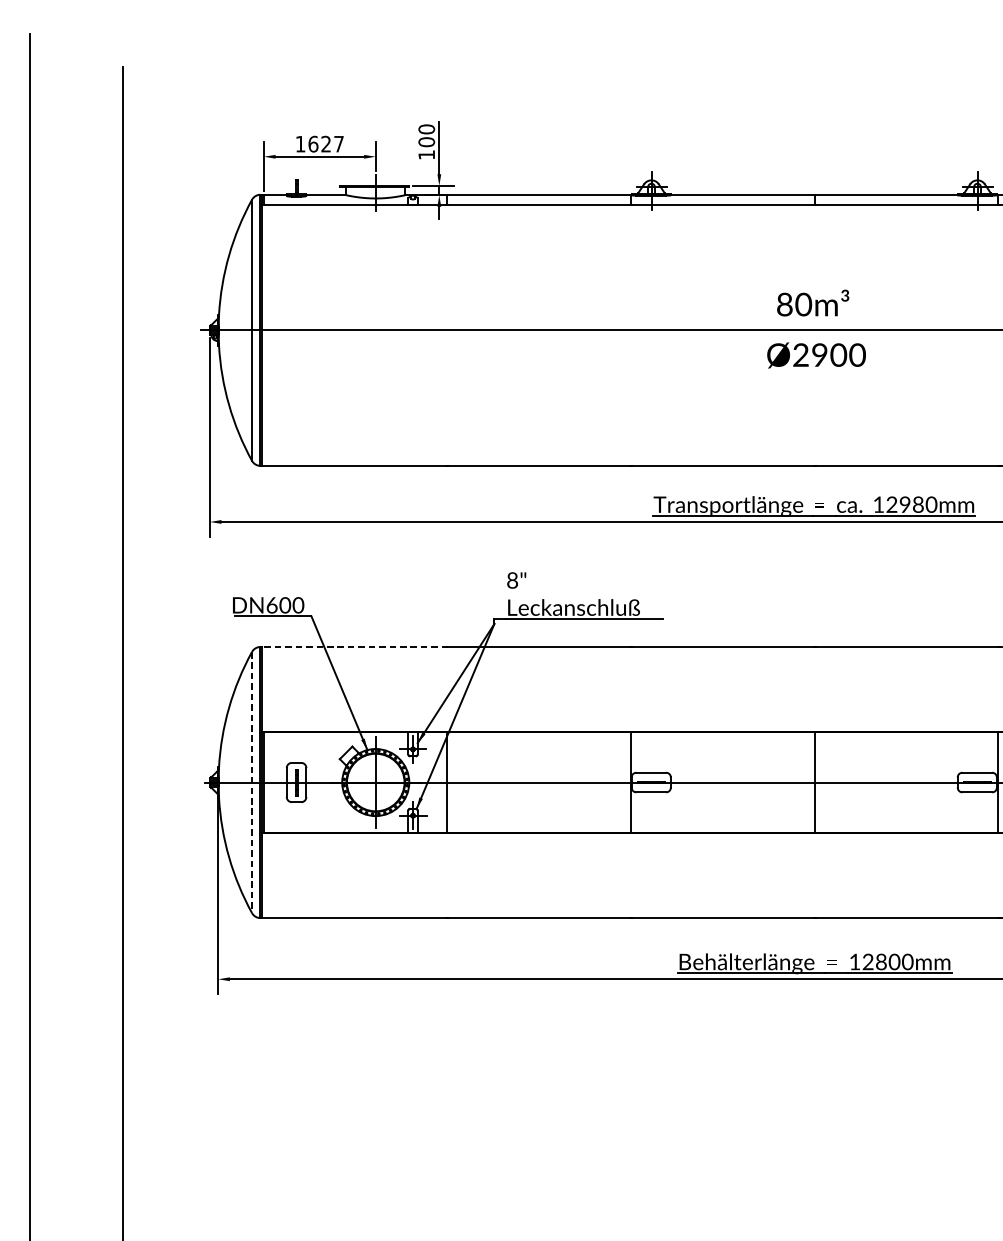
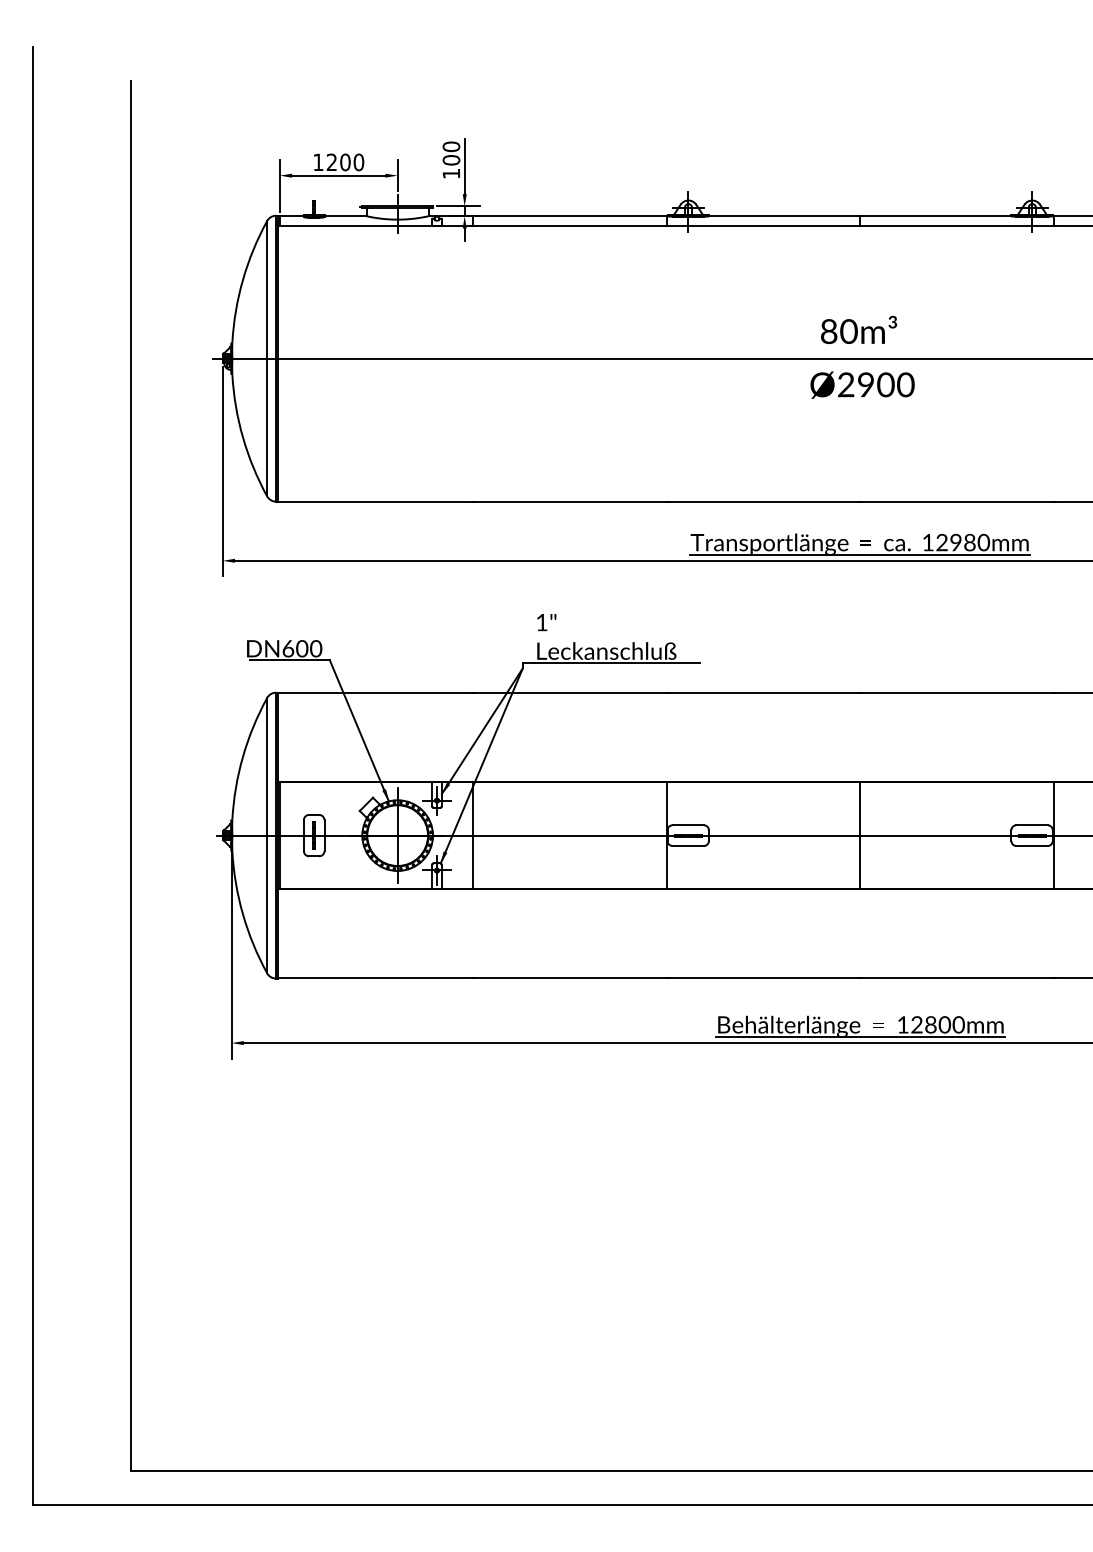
text: (326, 144) -> (345, 162), 1627 -> 1200
text: (512, 580) -> (541, 622), 8" -> 1"
line: (354, 646) -> (375, 692), dashed -> solid
line: (252, 782) -> (267, 835), dashed -> solid

